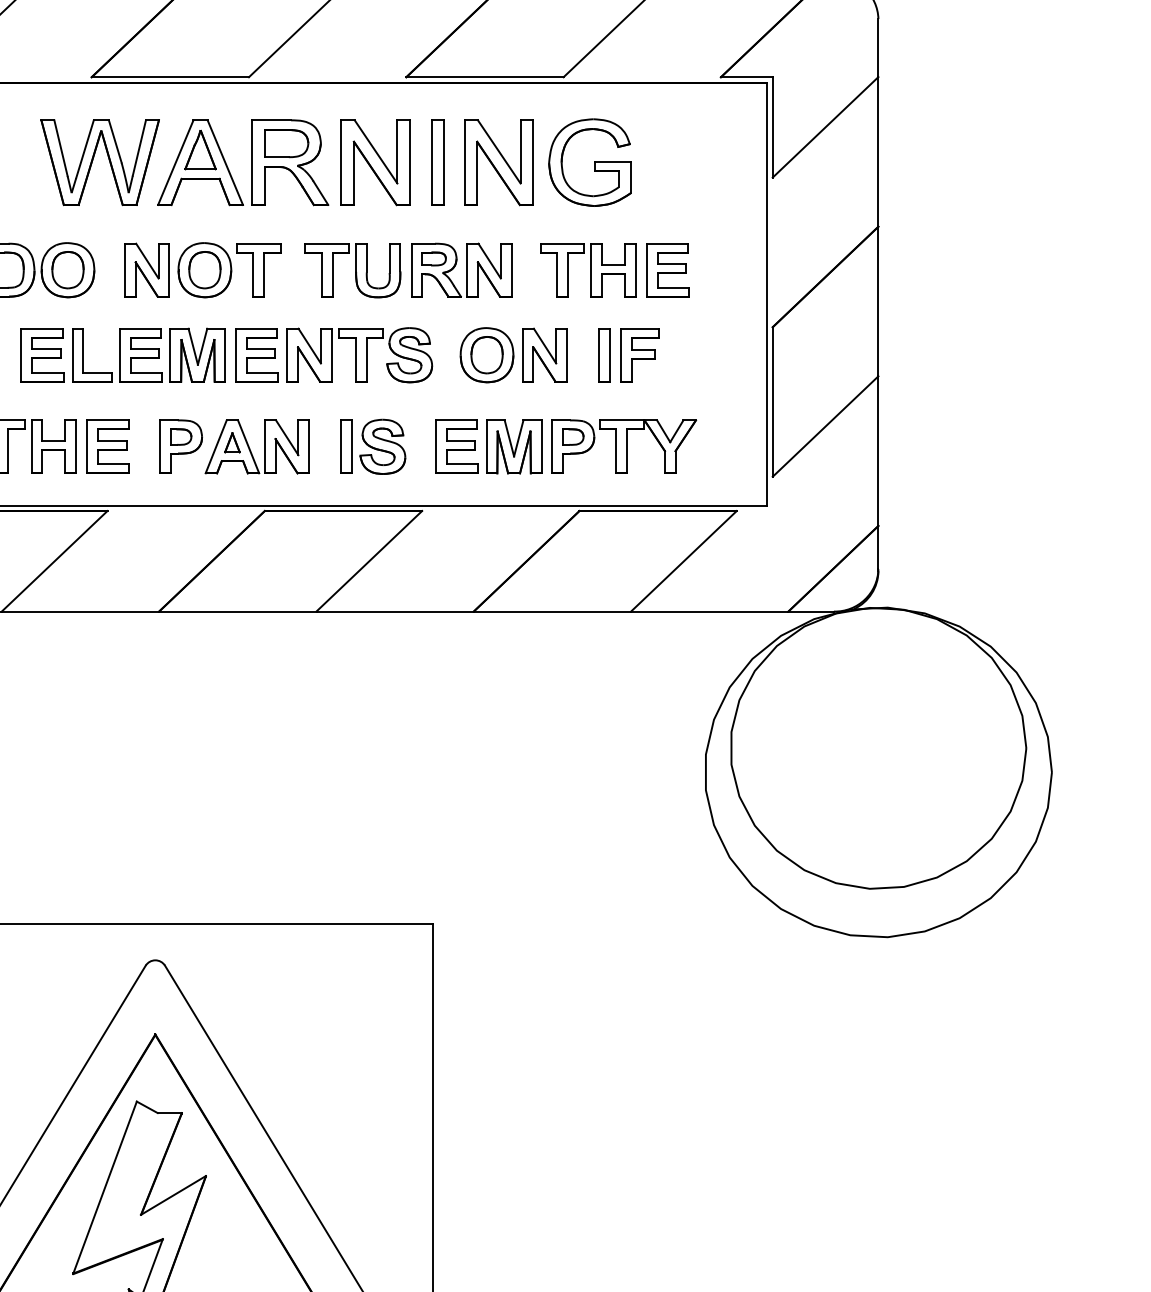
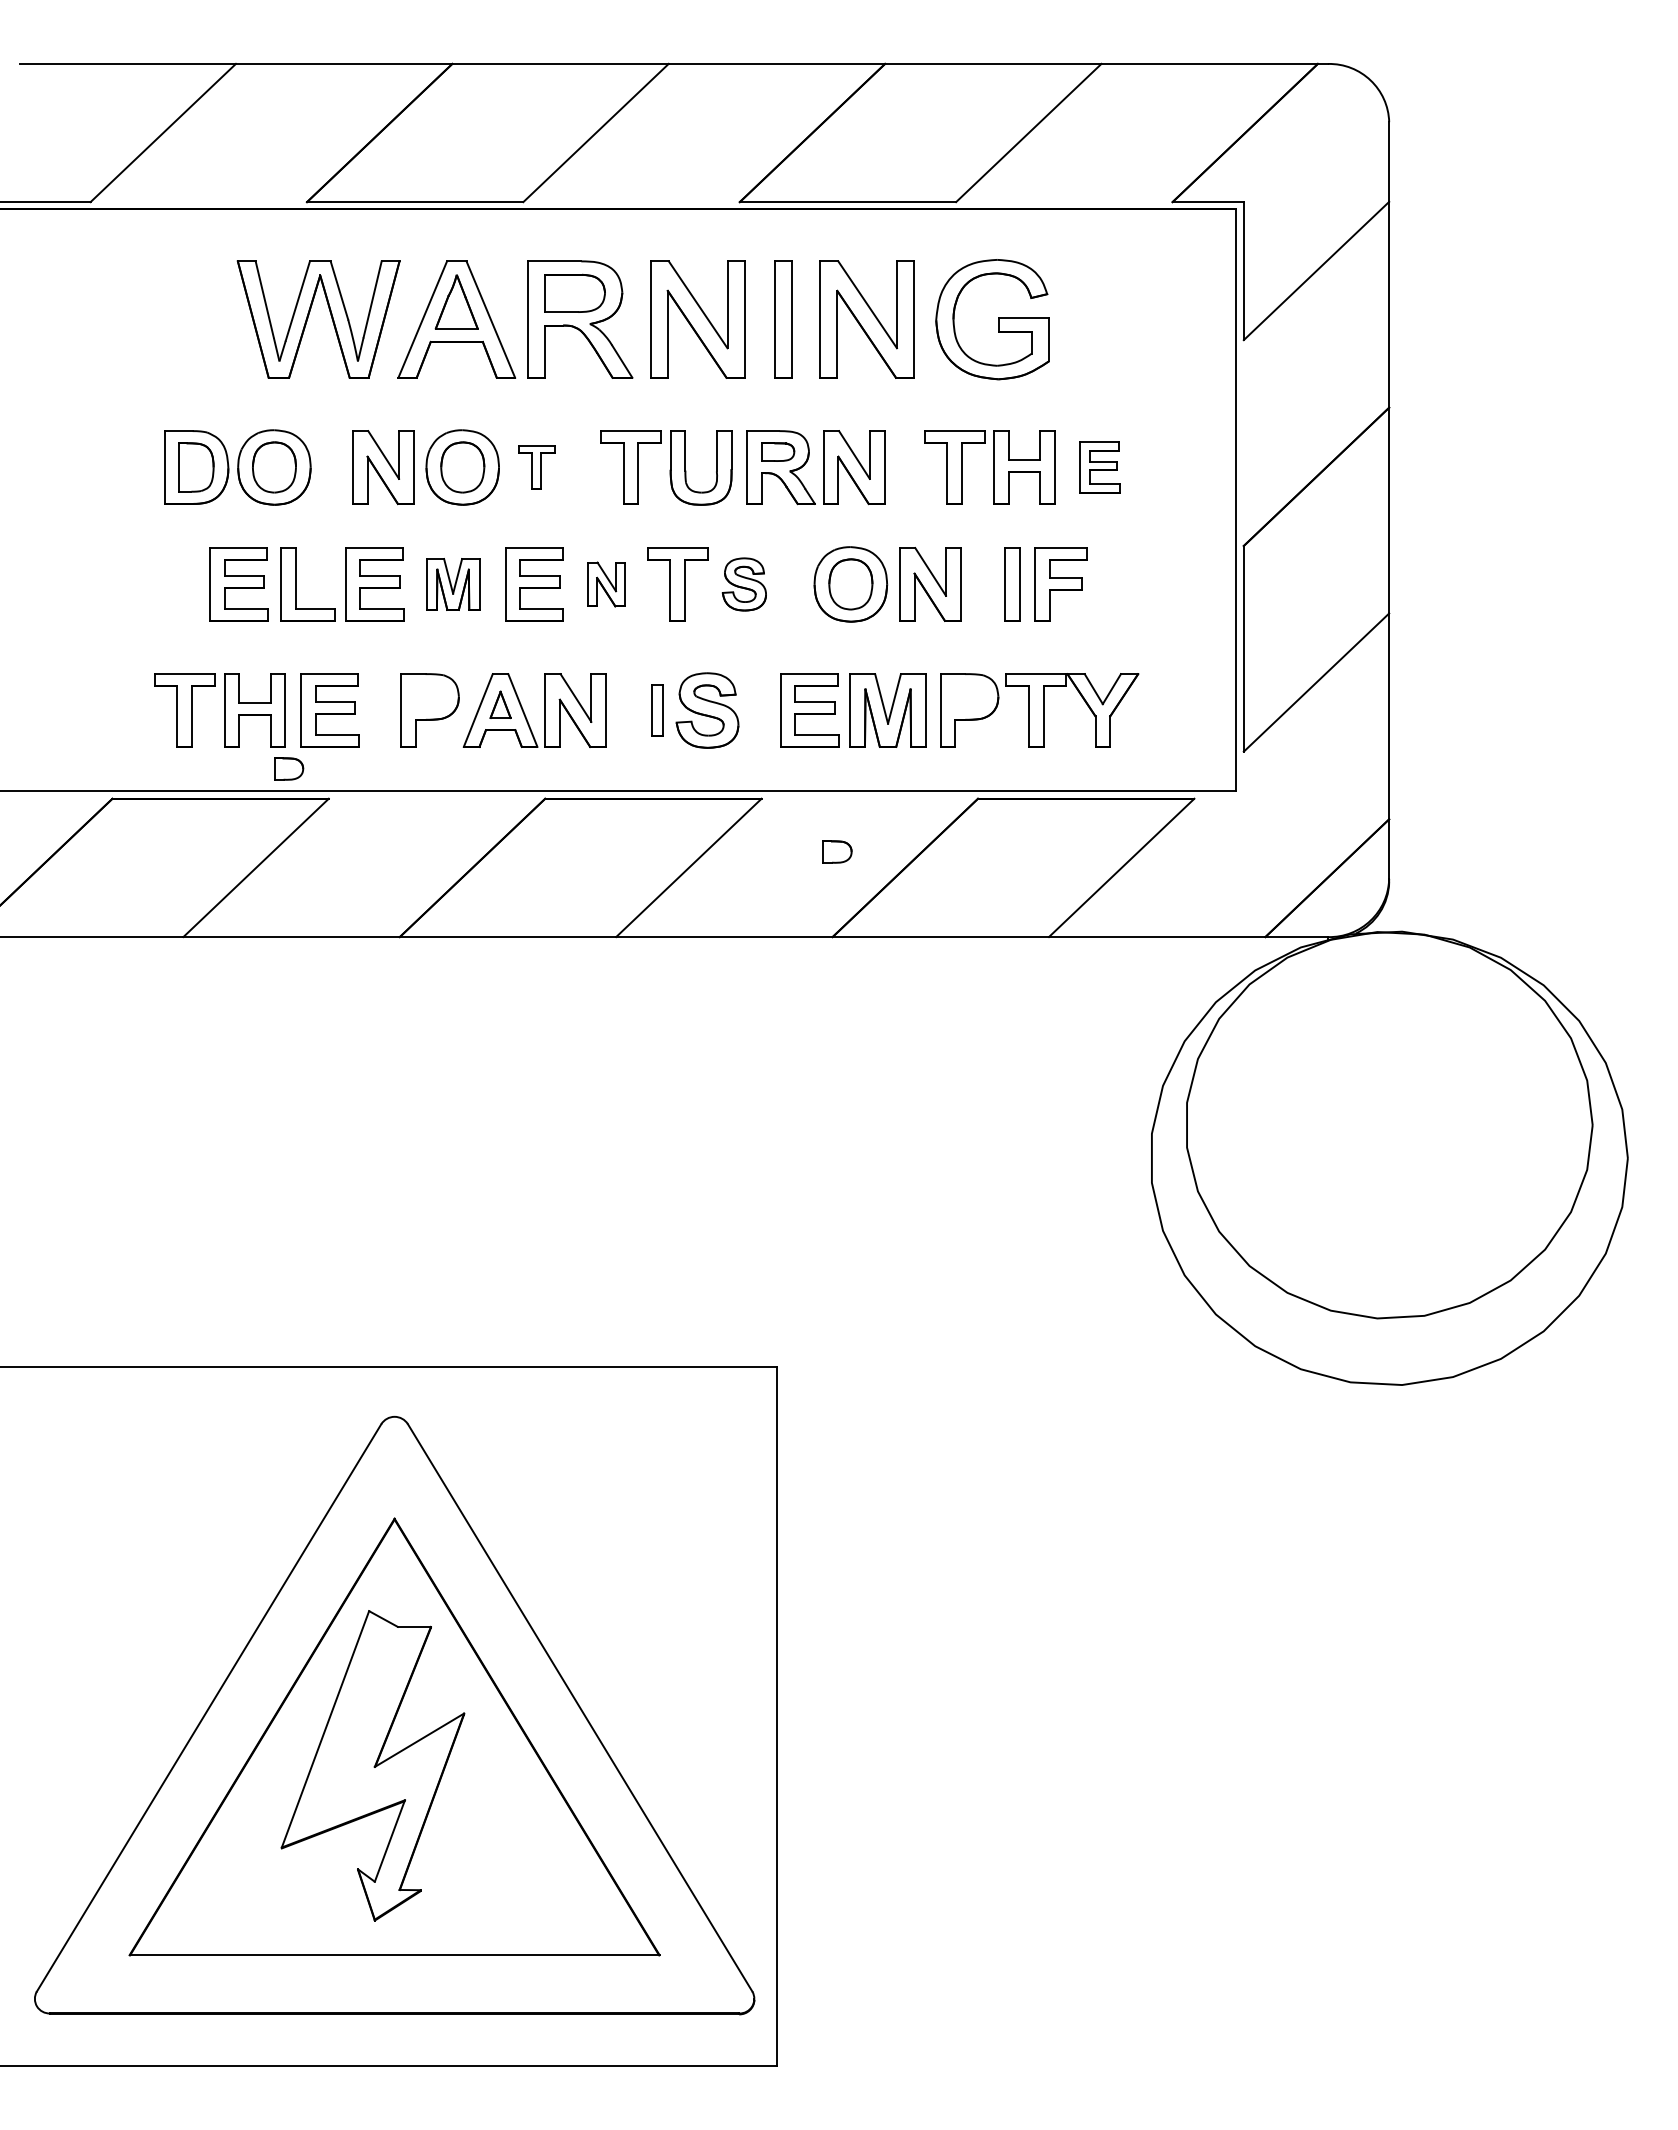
part: (258, 270) -> (536, 467), size x0.6
part: (667, 270) -> (1099, 467), size x0.7
part: (197, 355) -> (452, 584), size x0.7
part: (309, 355) -> (606, 584), size x0.6
part: (409, 355) -> (744, 584), size x0.7
part: (181, 436) -> (289, 768), moved
part: (573, 436) -> (837, 851), moved
part: (346, 446) -> (657, 710), size x0.7

